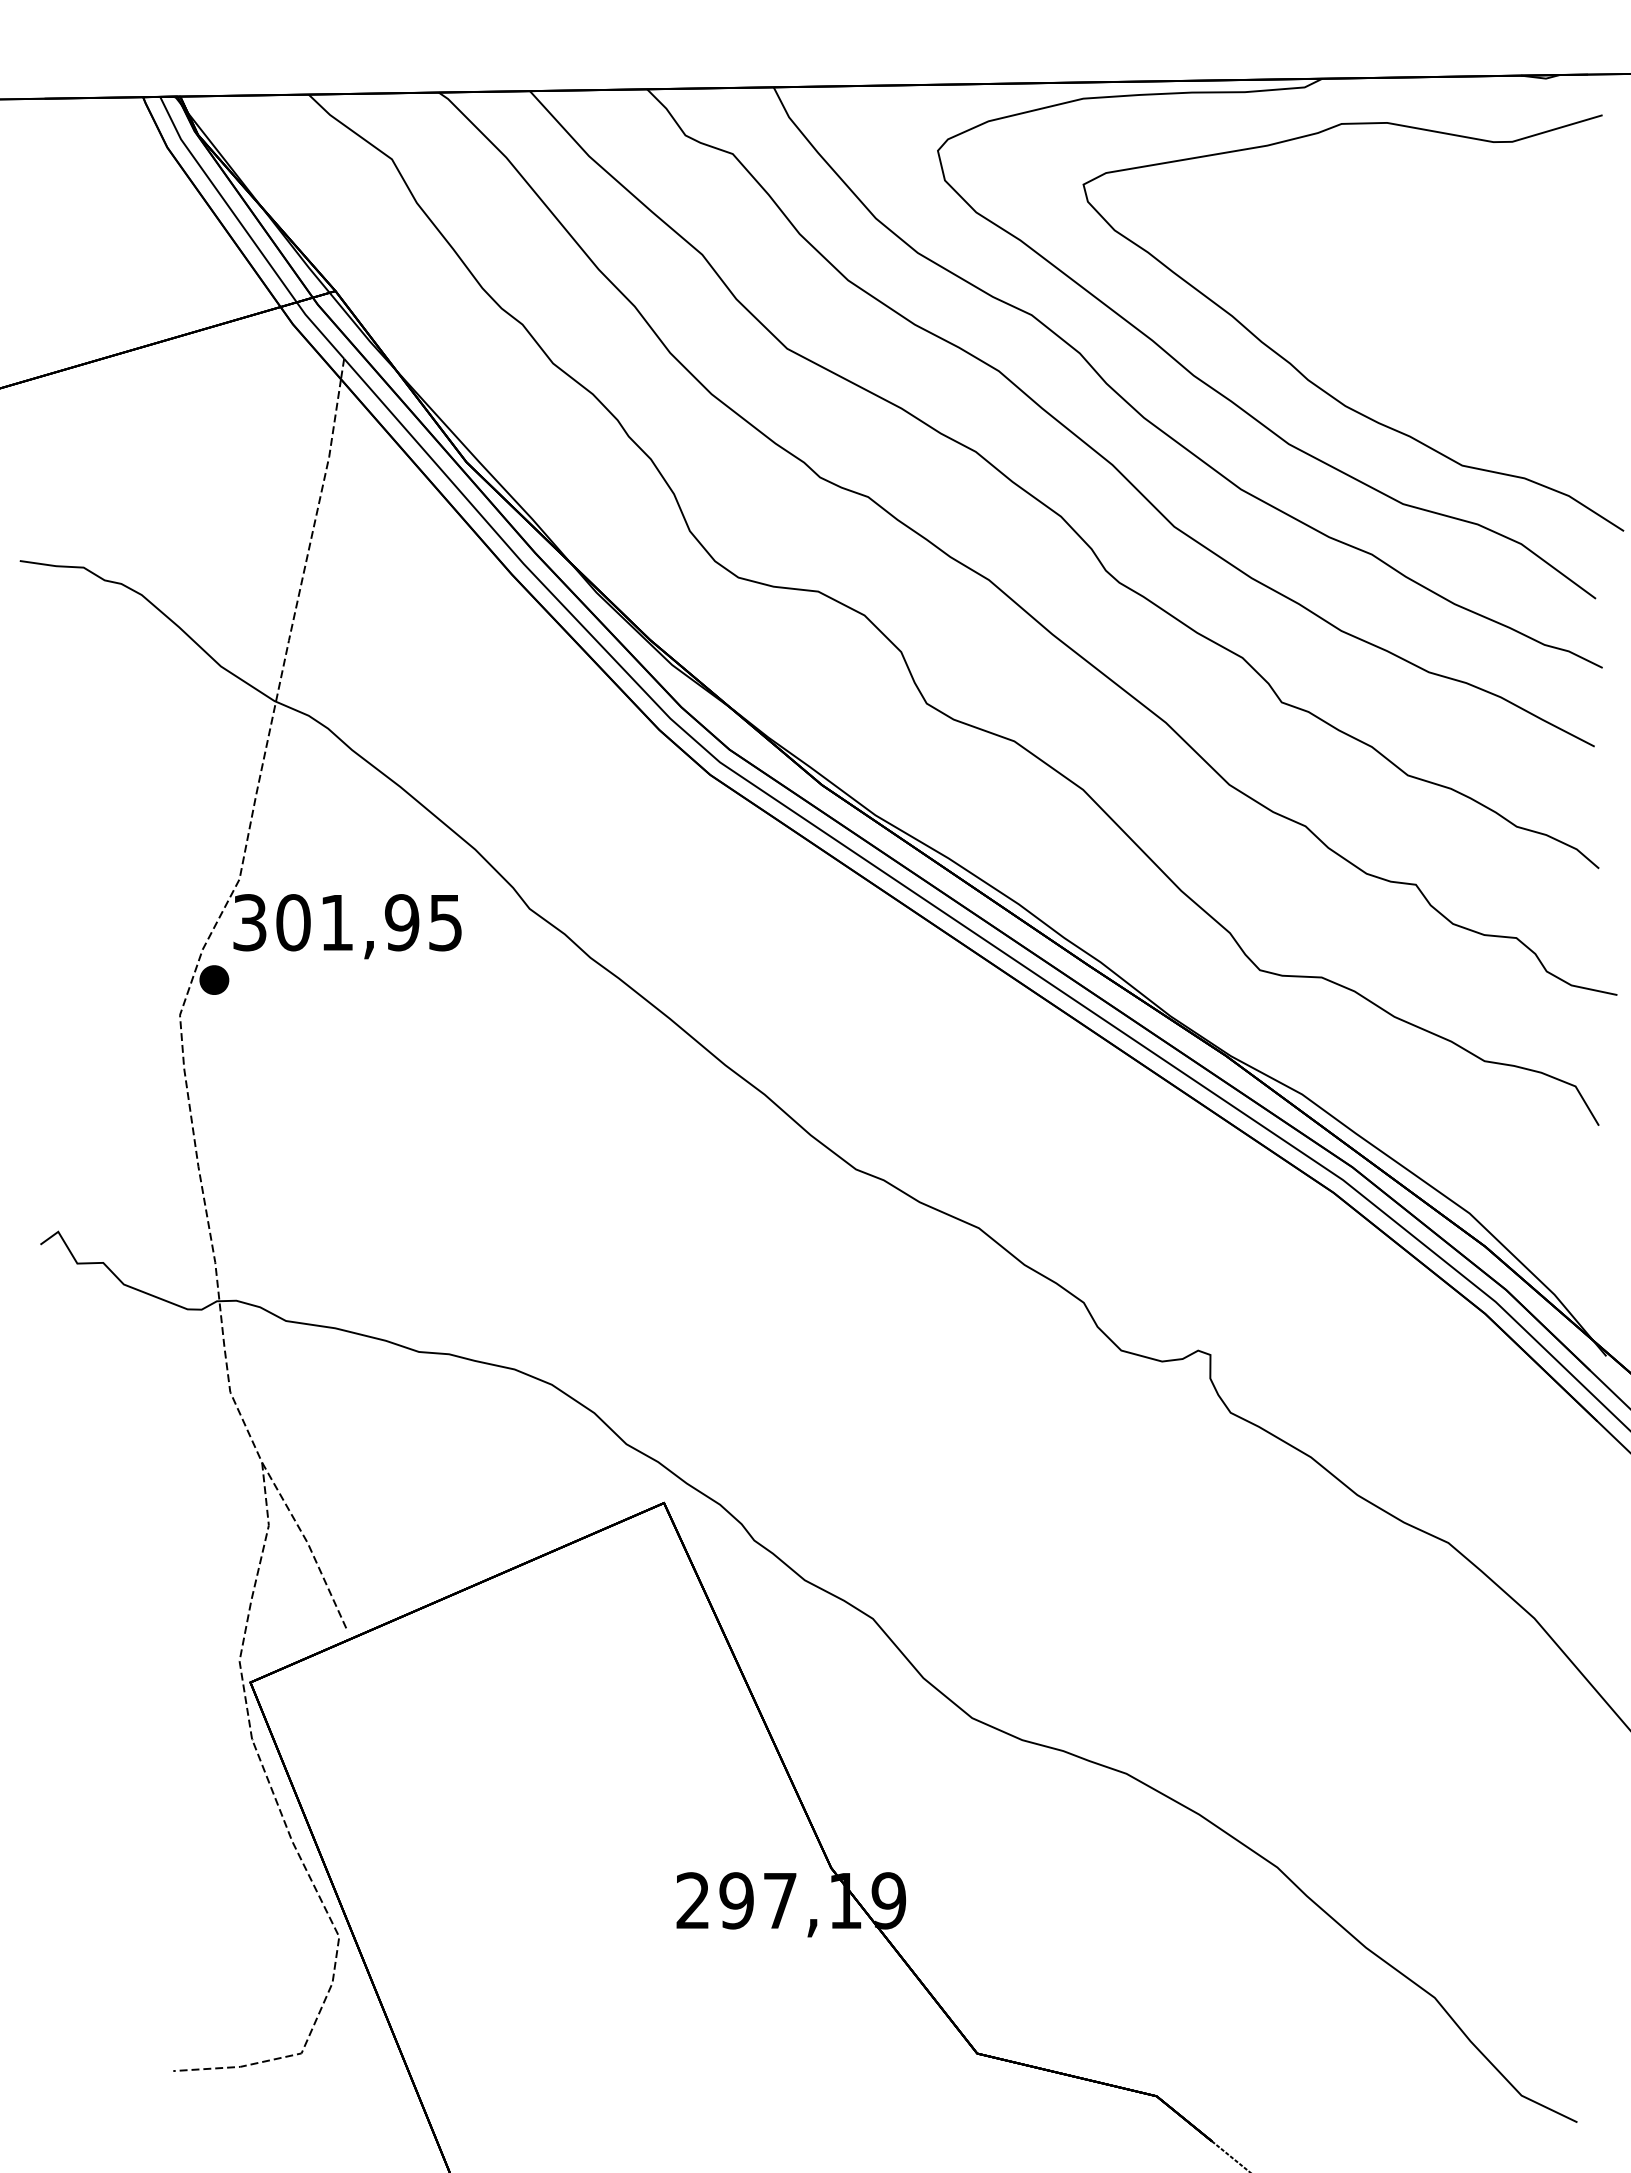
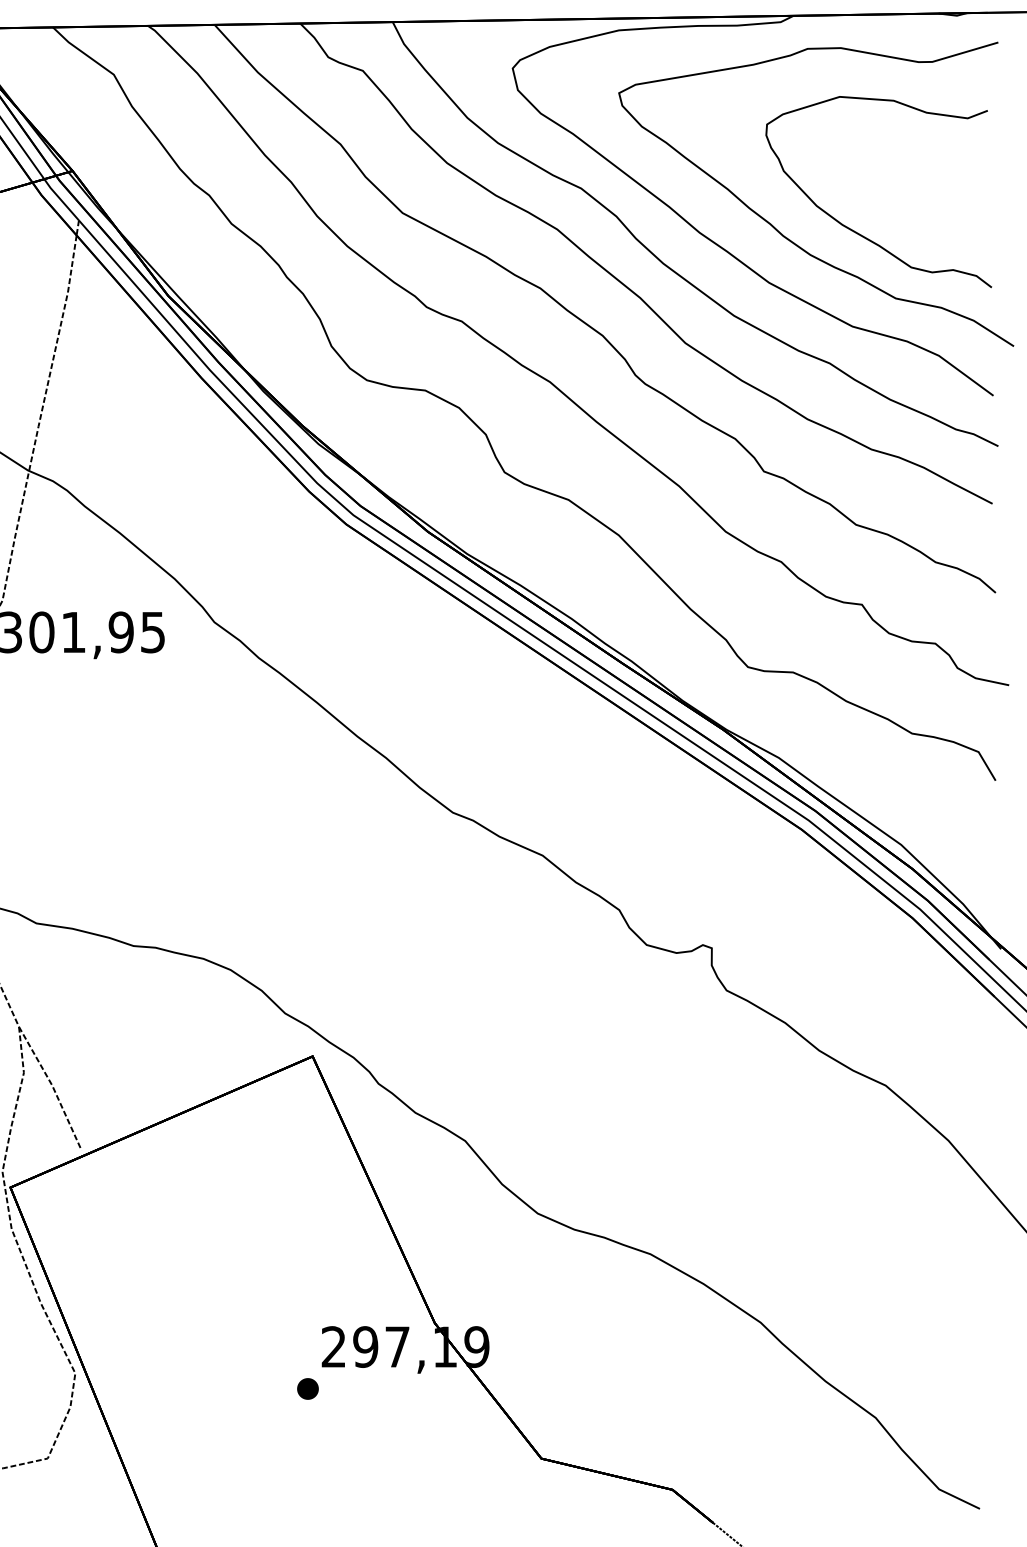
part: (1410, 375) -> (858, 232), added
part: (657, 1958) -> (307, 1389), added

